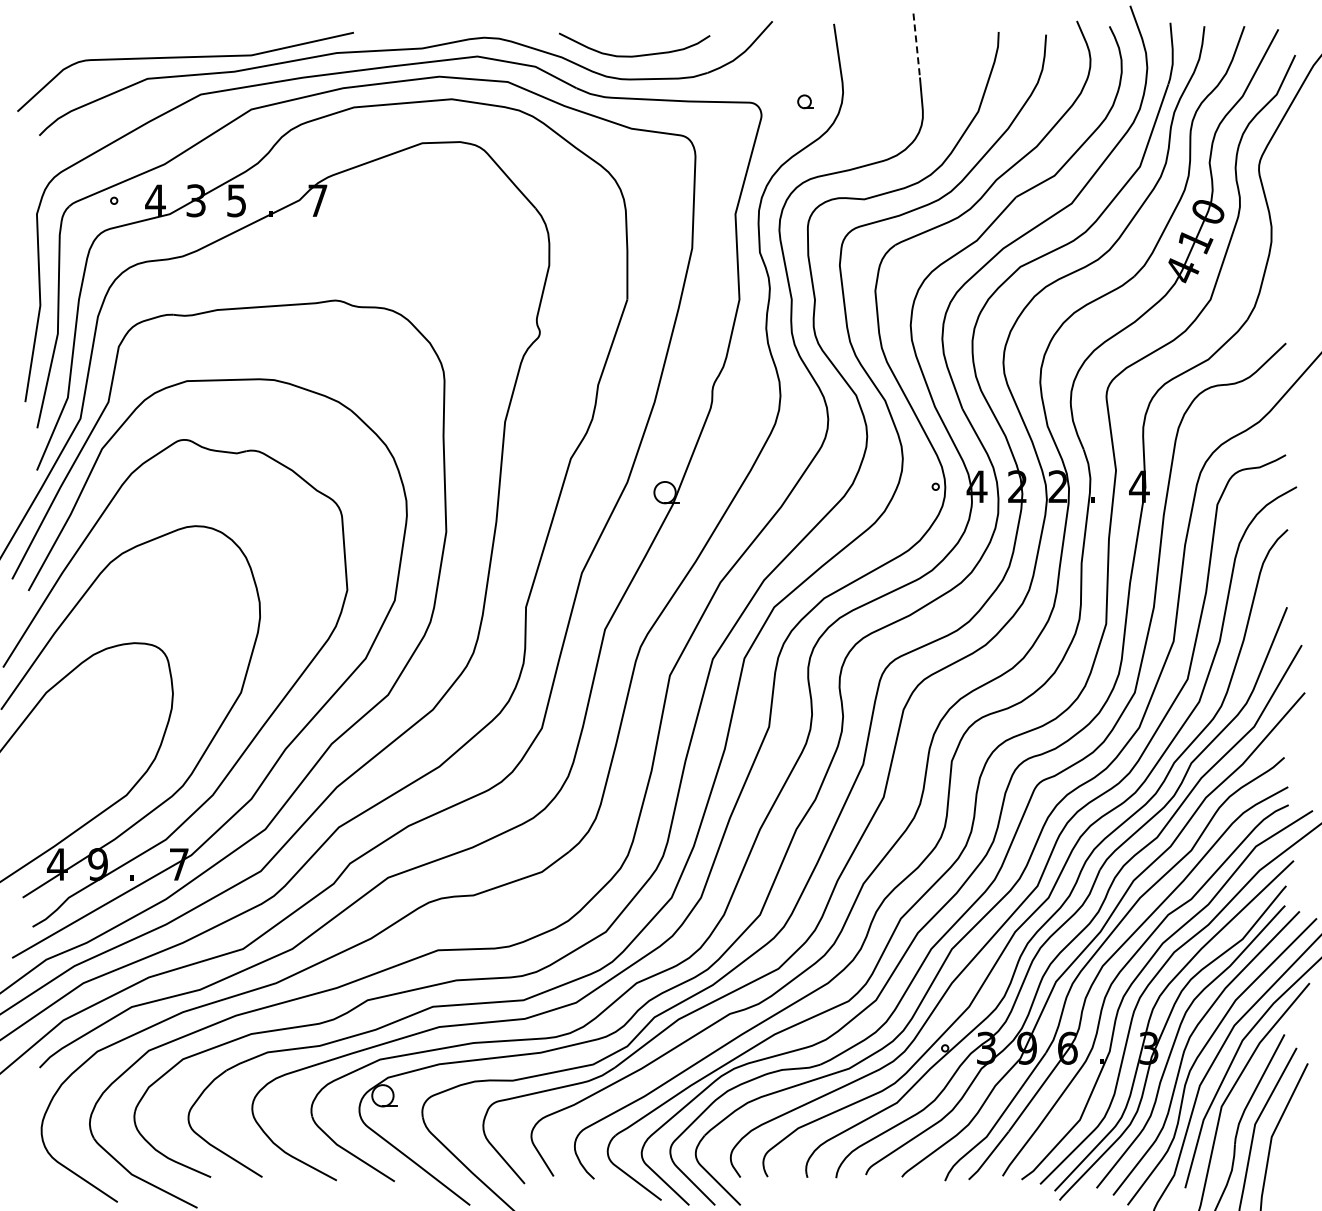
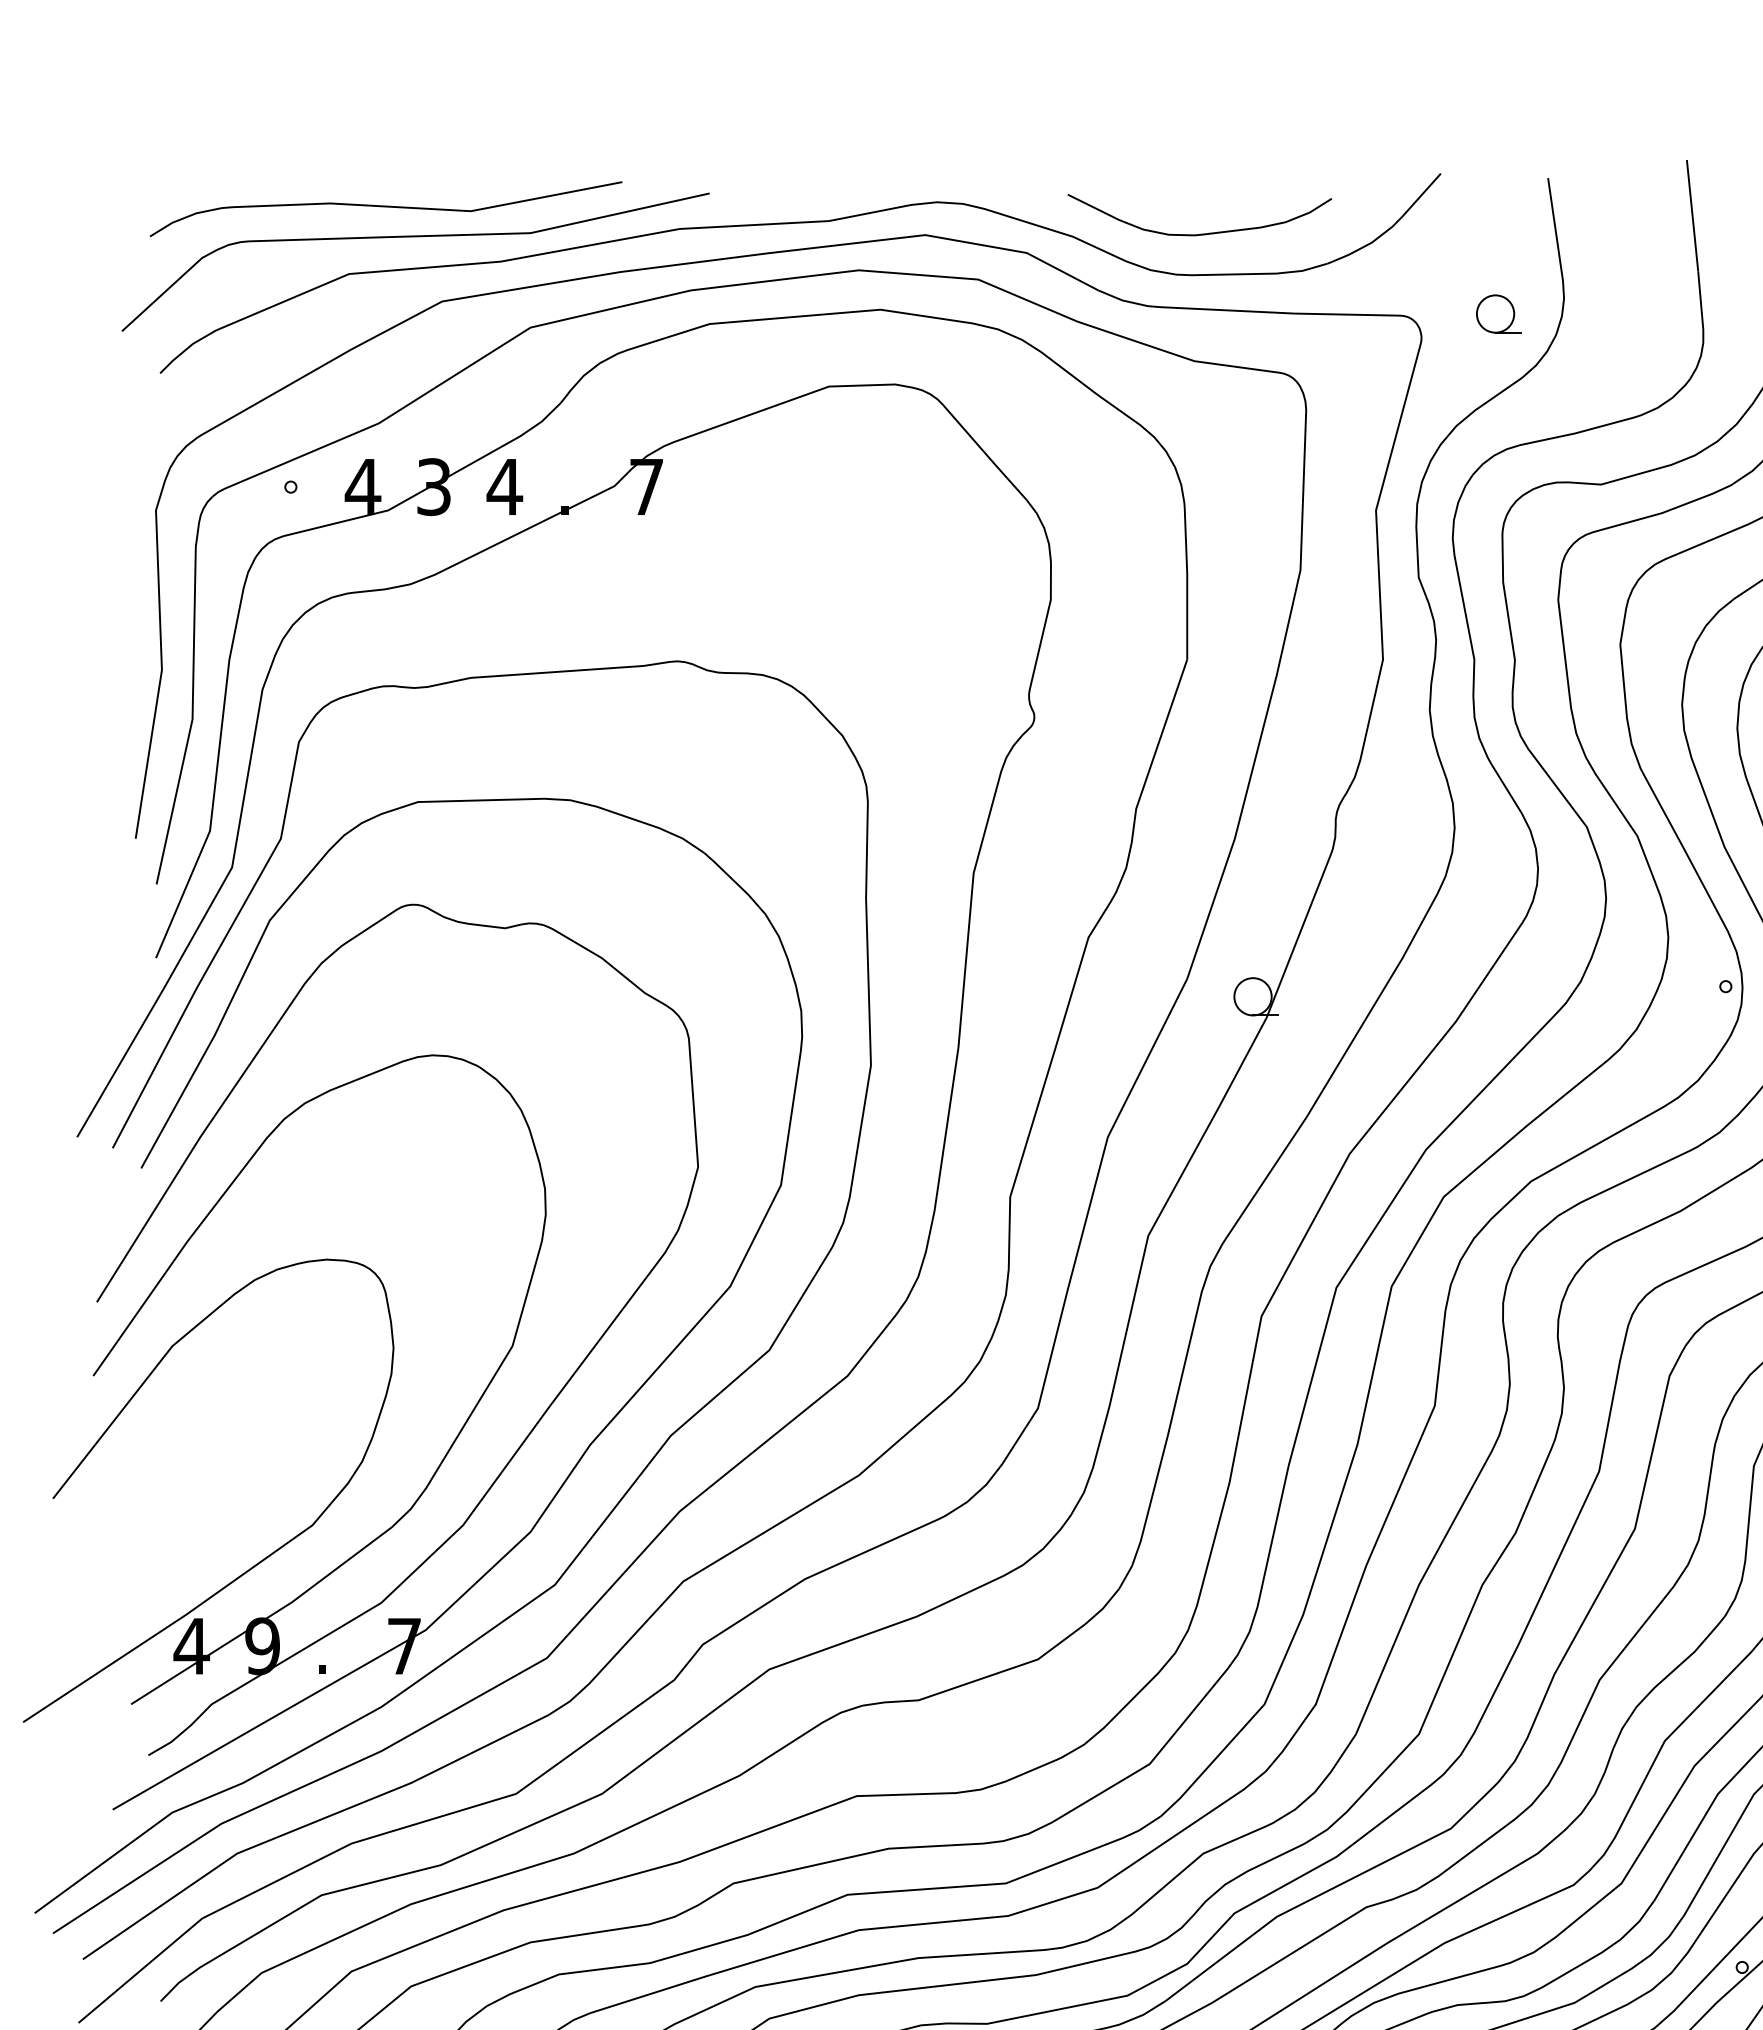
curve: (168, 41) -> (385, 208), added
line: (916, 46) -> (1692, 217), dashed -> solid
part: (805, 101) -> (1498, 313), size x1.67
text: (236, 200) -> (504, 486), 5 -> 4

